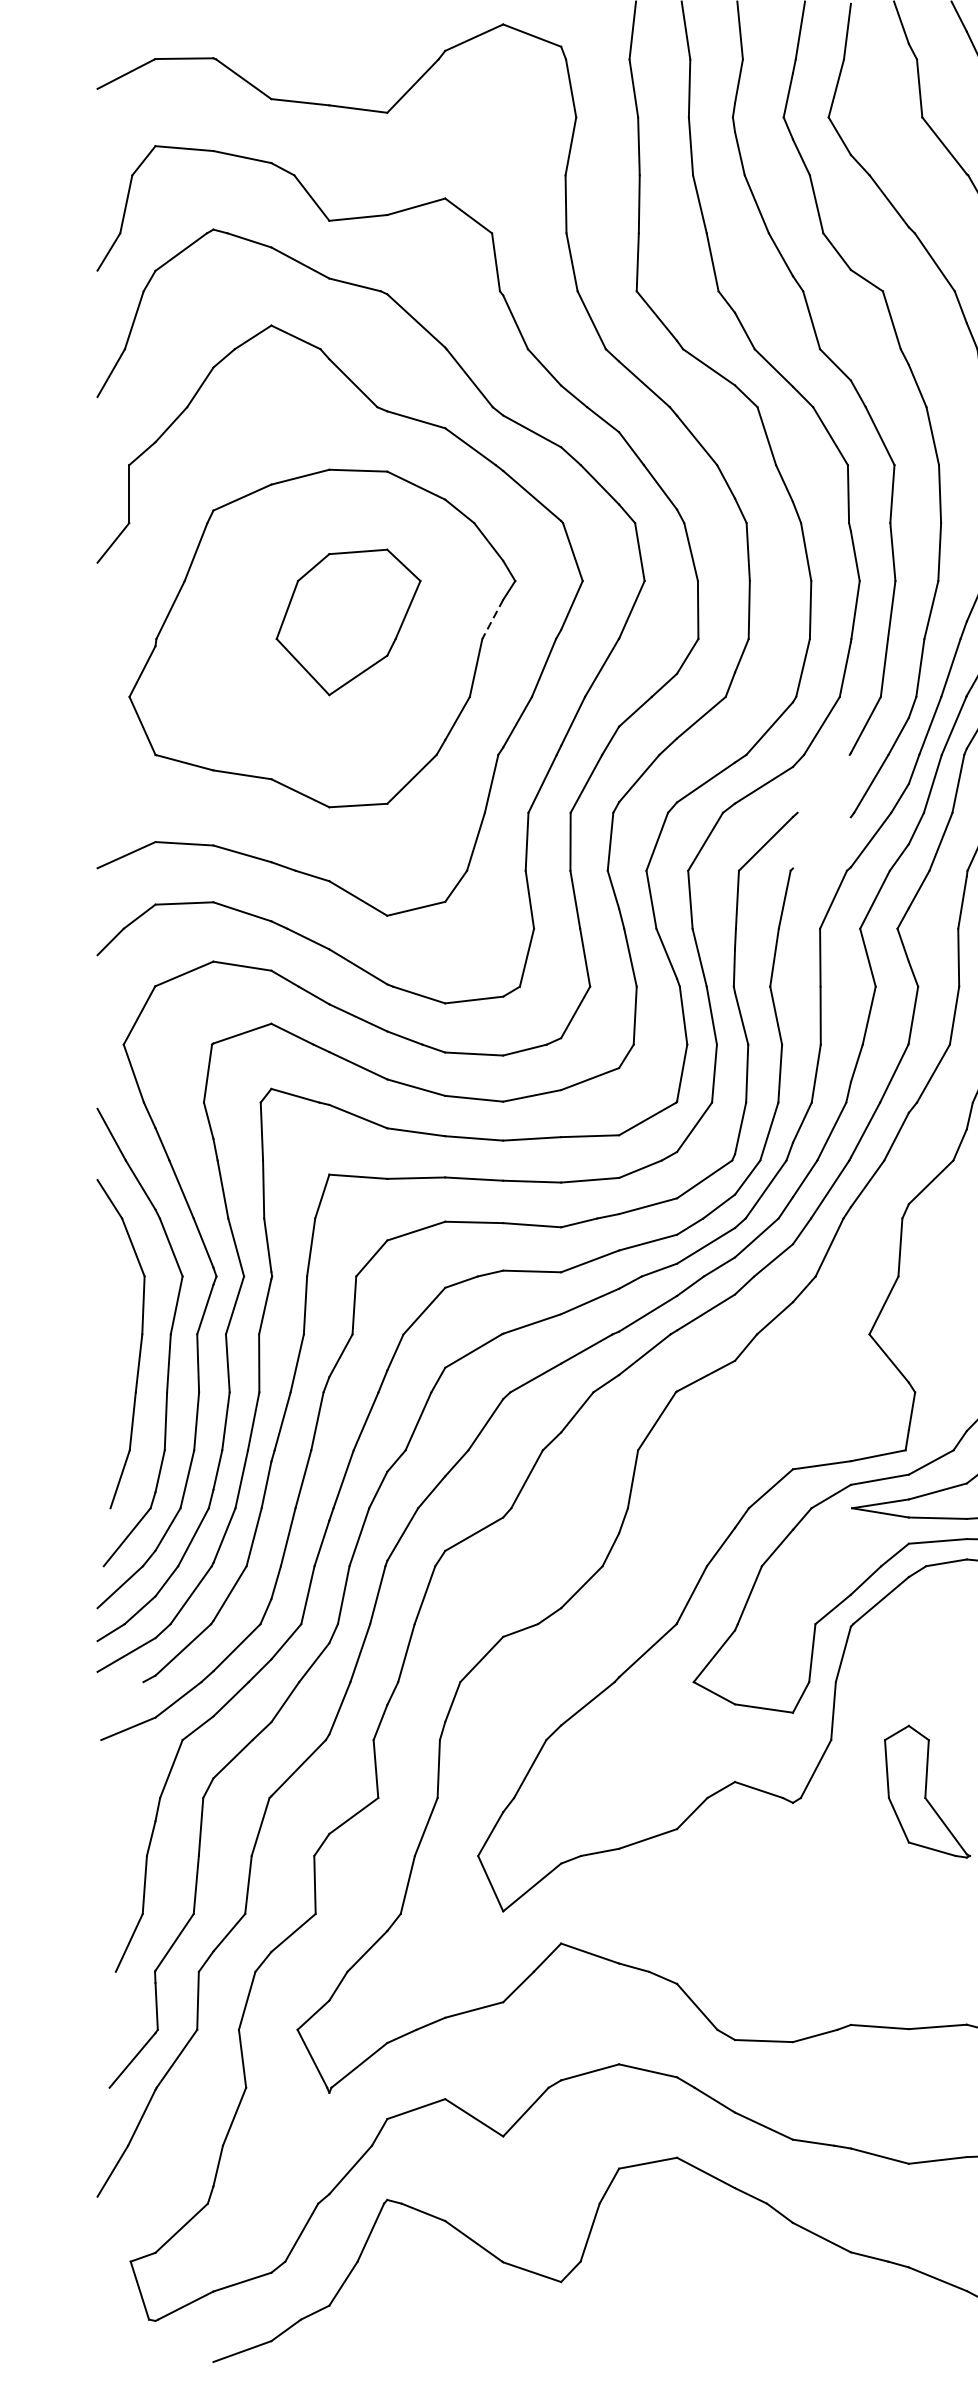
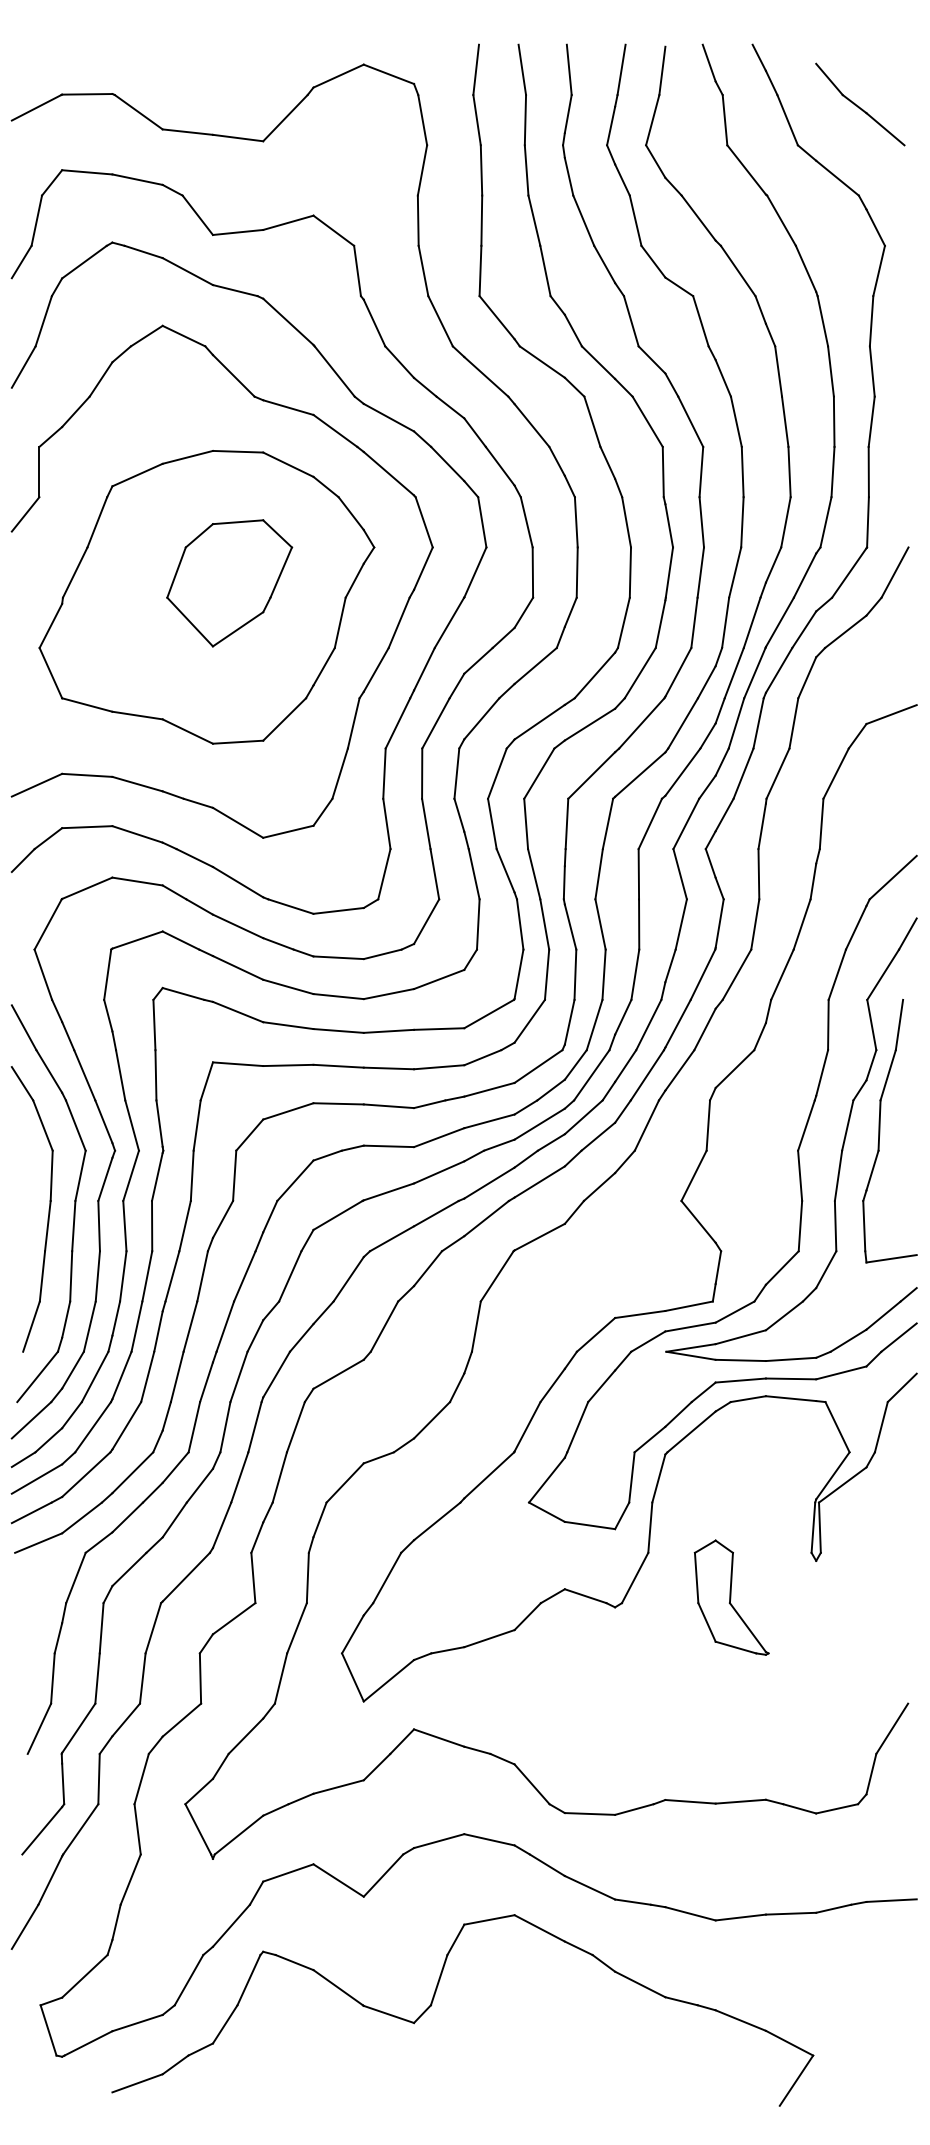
line: (492, 620) -> (354, 581), dashed -> solid
line: (823, 783) -> (641, 723), added
line: (822, 842) -> (640, 774), added
line: (120, 1693) -> (31, 1512), added

